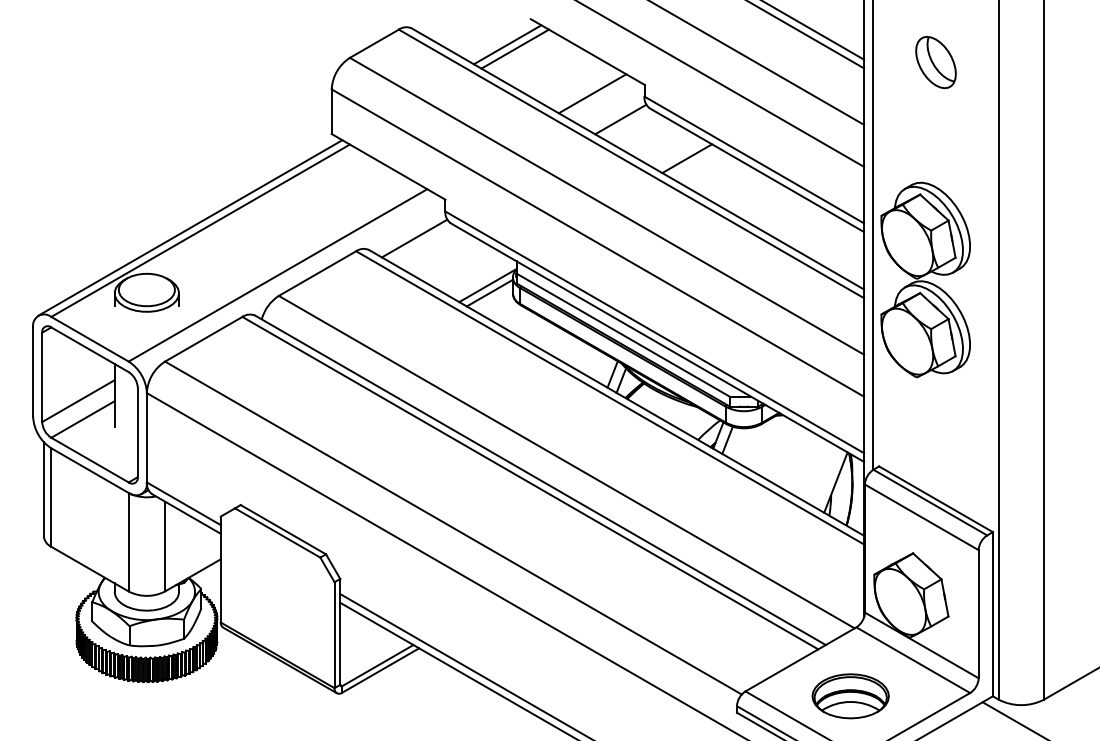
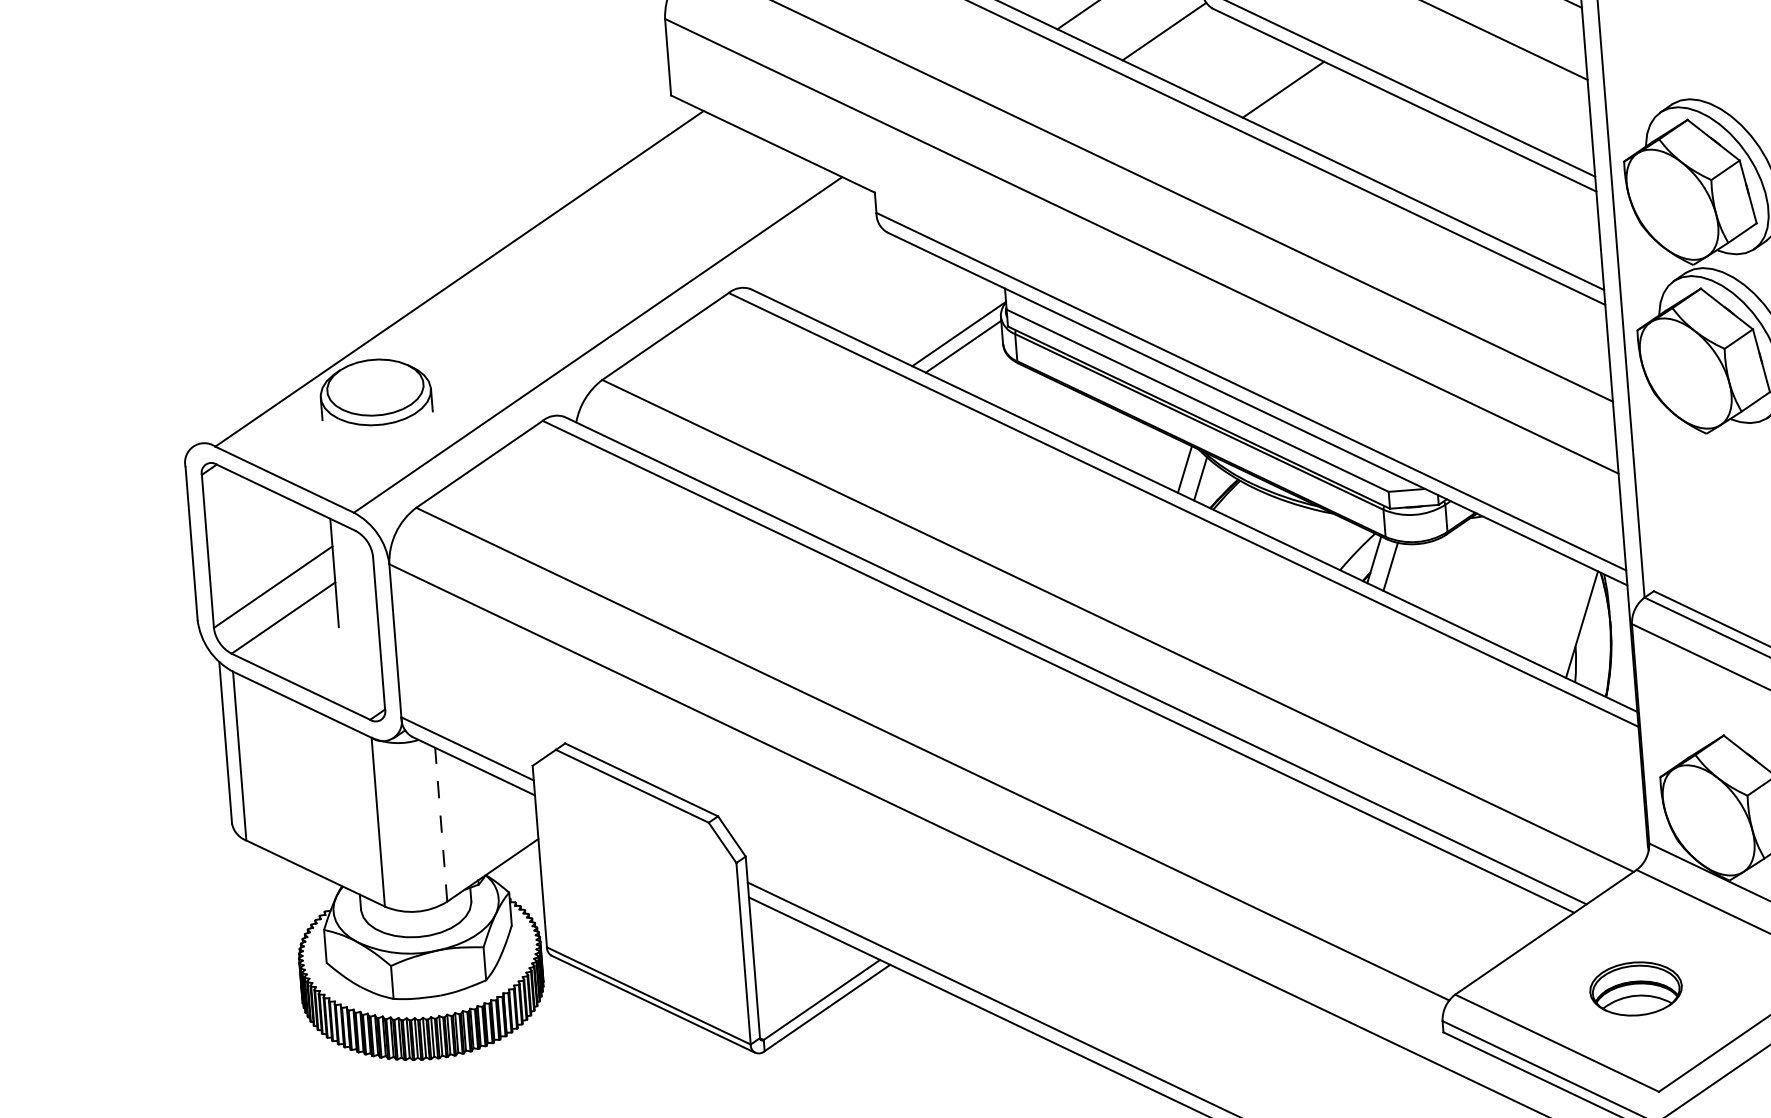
line: (190, 227) -> (441, 274), removed
line: (414, 238) -> (827, 263), removed
line: (165, 546) -> (441, 824), solid -> dashed
part: (850, 696) -> (1635, 989), size x0.7

